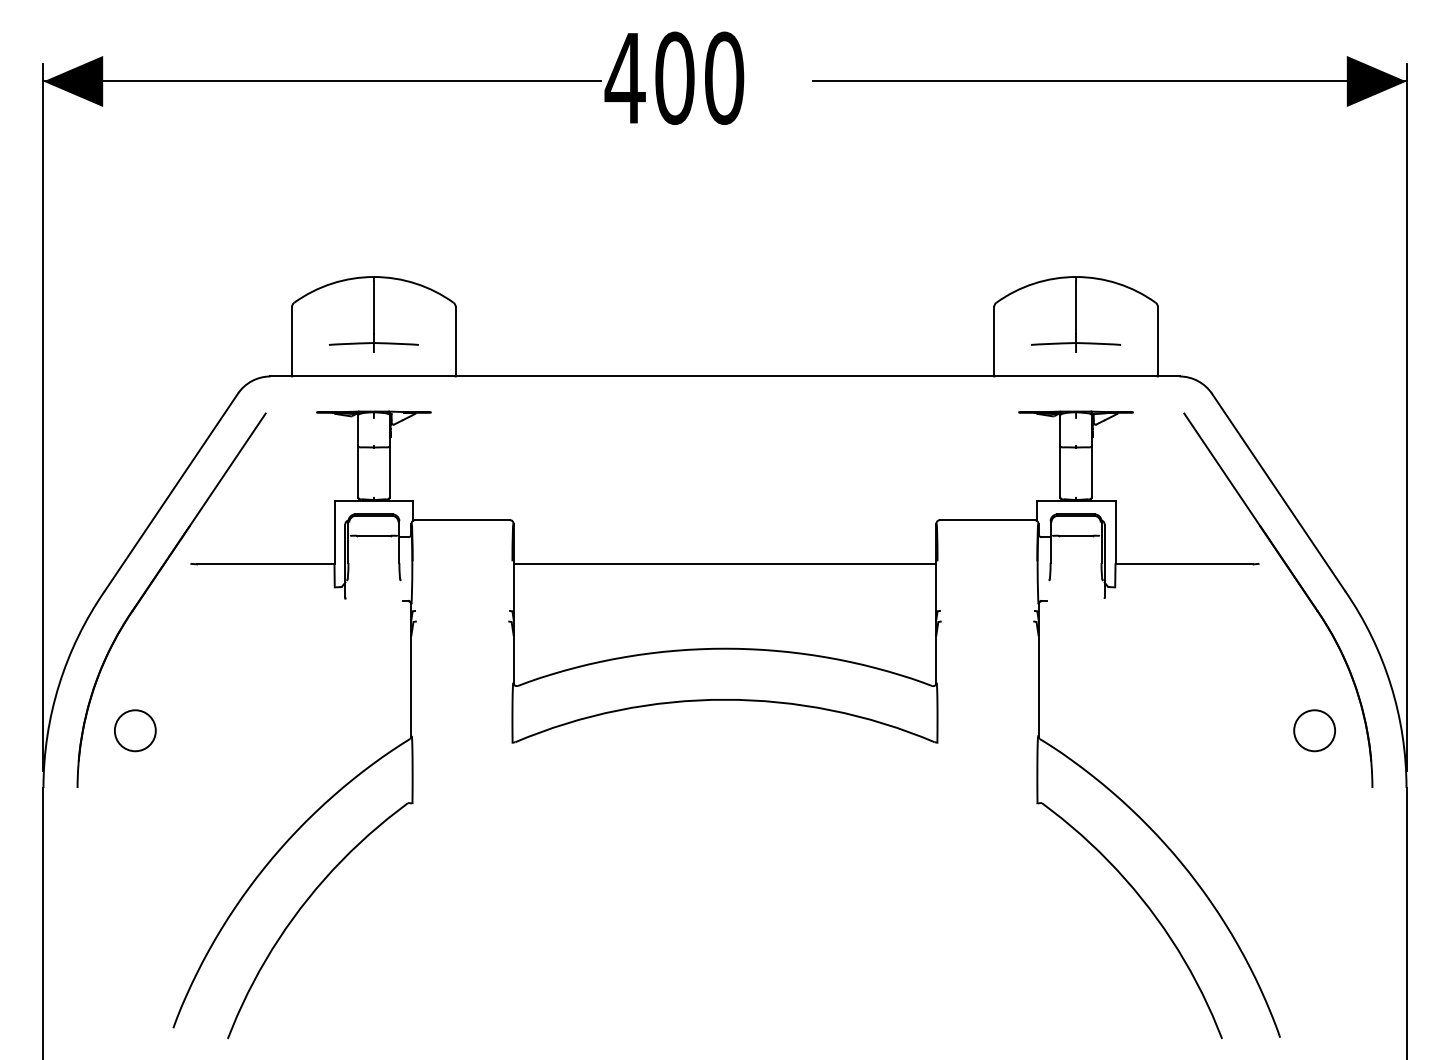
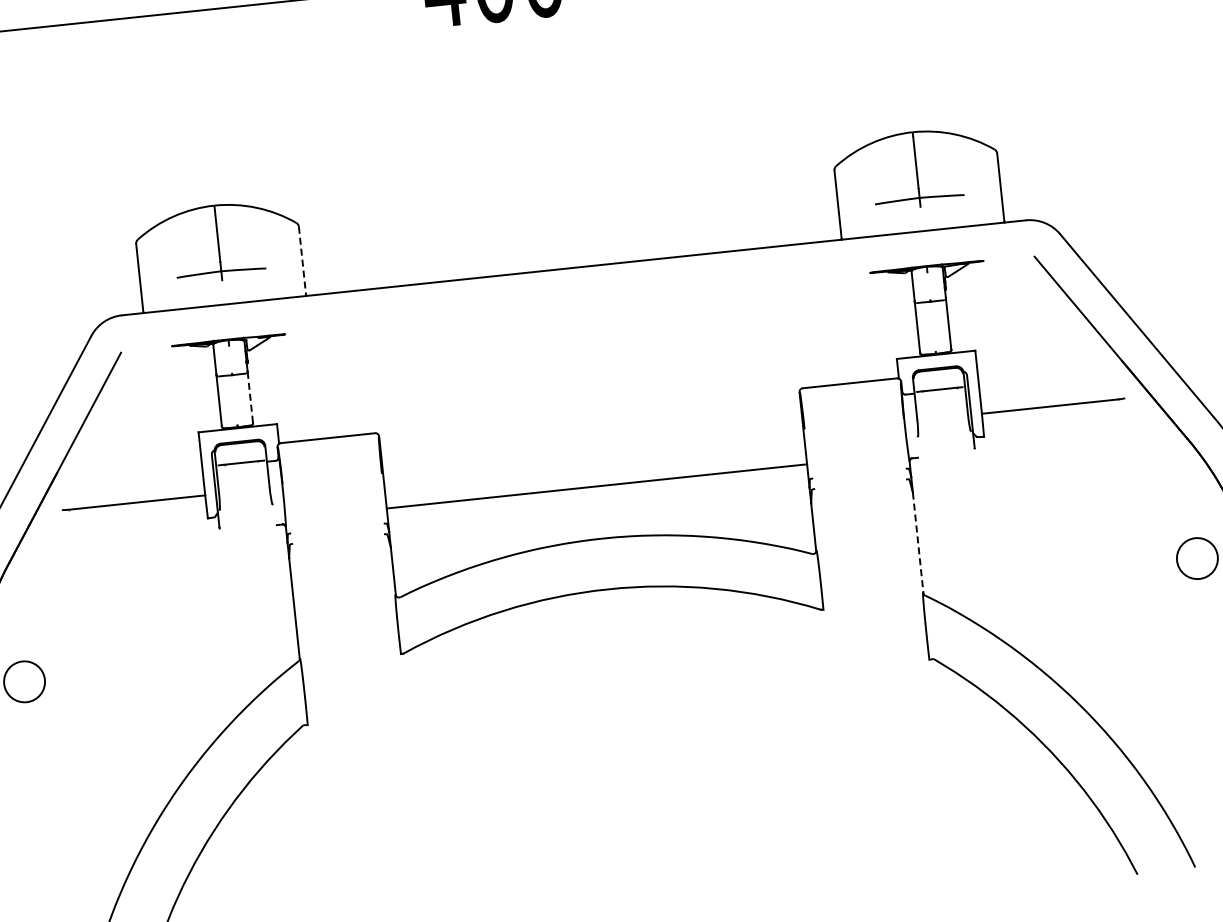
line: (455, 341) -> (302, 261), solid -> dashed
line: (389, 471) -> (250, 397), solid -> dashed
line: (724, 564) -> (596, 486), moved
line: (1038, 687) -> (918, 544), solid -> dashed

